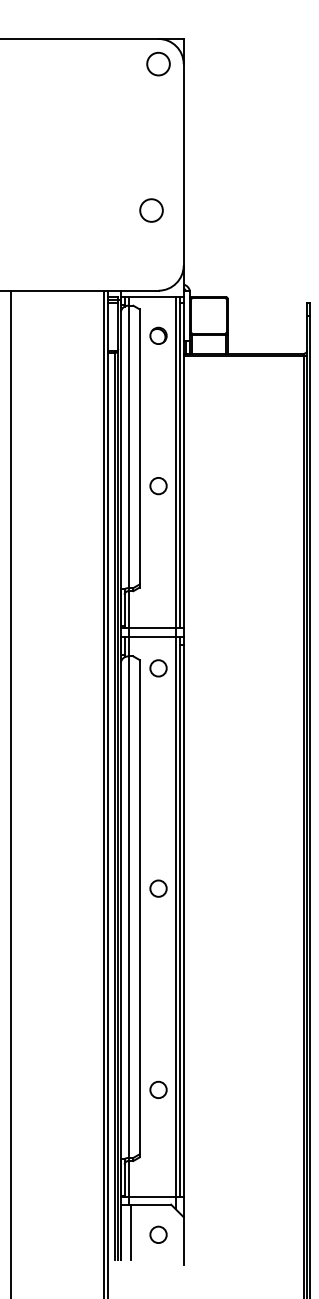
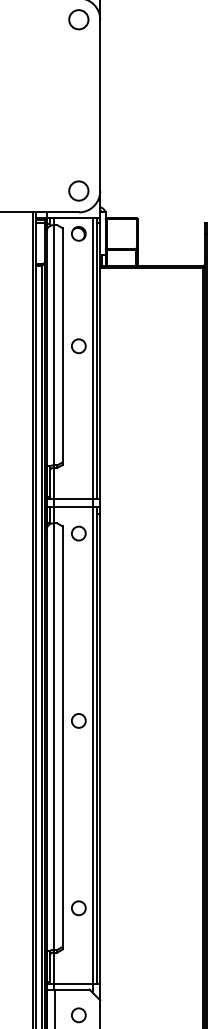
circle: (151, 210) -> (78, 190), moved
circle: (158, 335) -> (78, 233), moved
circle: (158, 486) -> (78, 346), moved
circle: (158, 1089) -> (78, 907), moved

